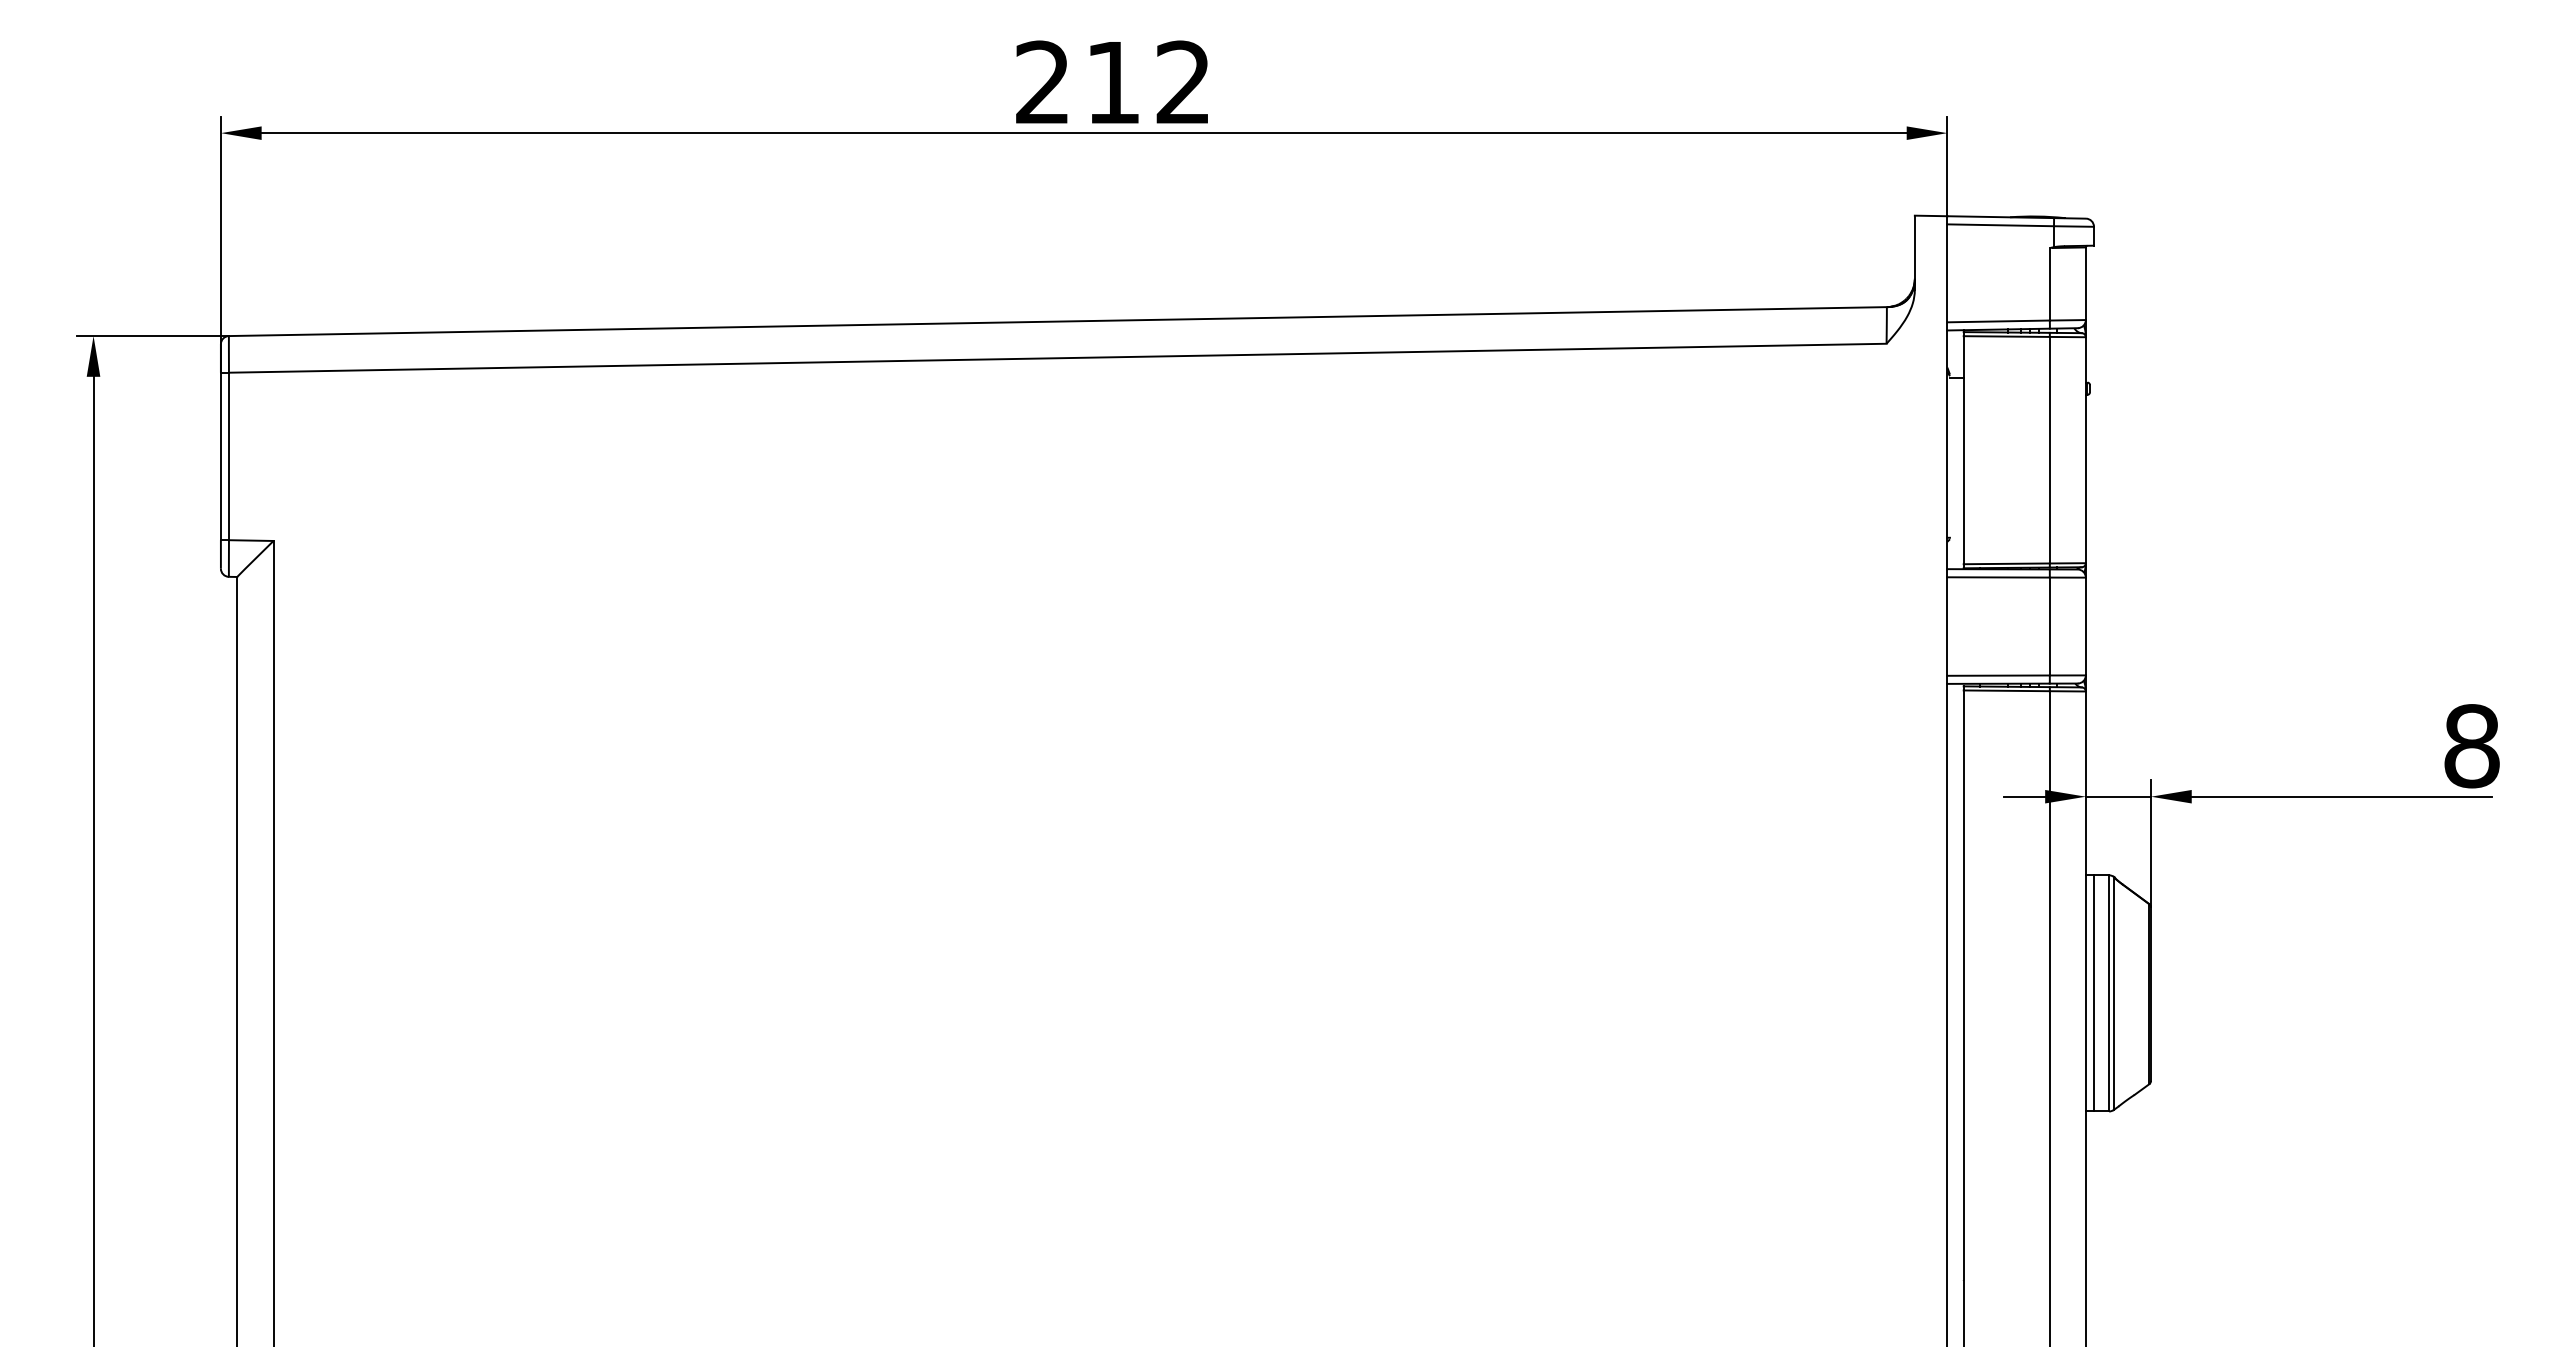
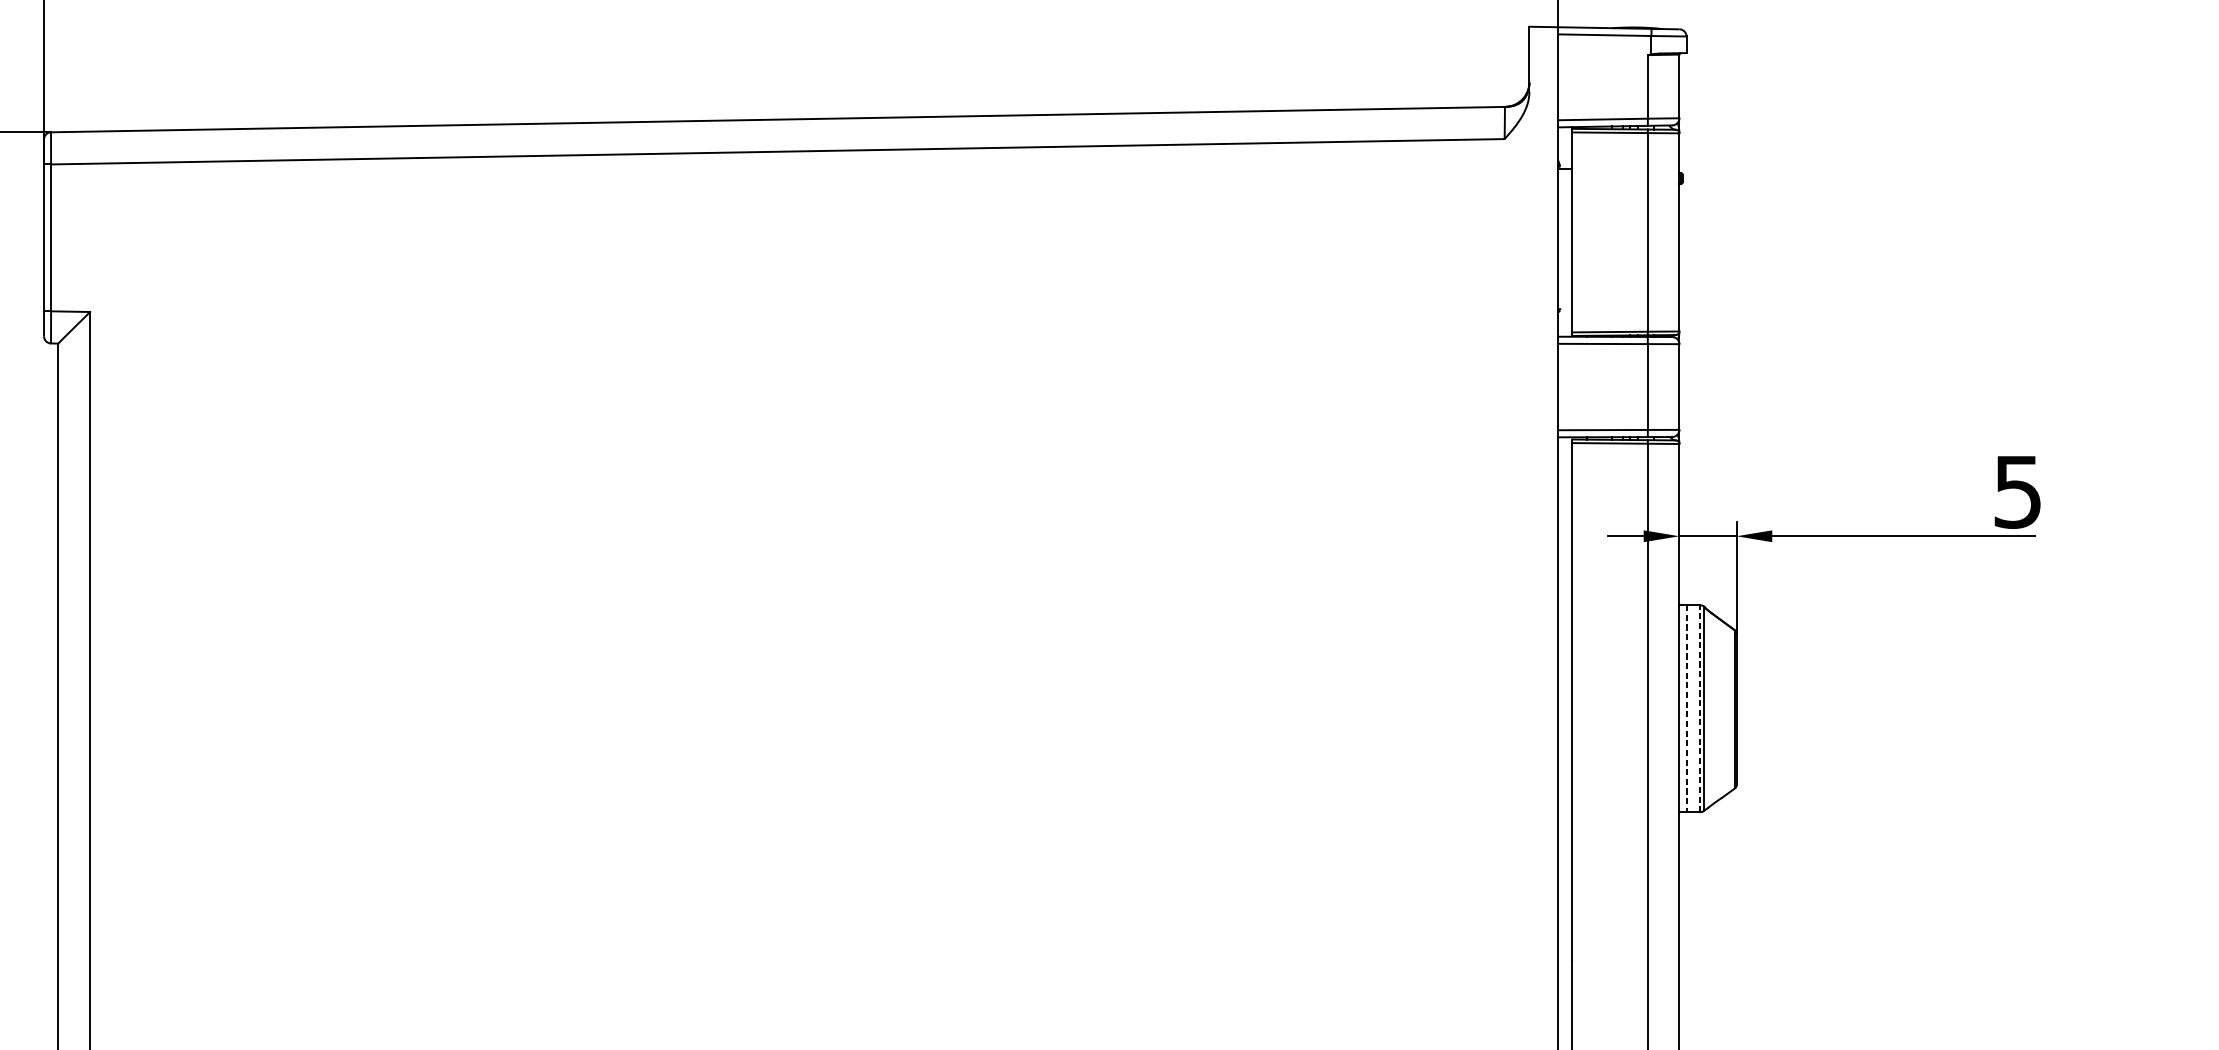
text: (2471, 746) -> (2017, 492), 8 -> 5
line: (2109, 992) -> (1700, 707), solid -> dashed
line: (2093, 993) -> (1686, 708), solid -> dashed

